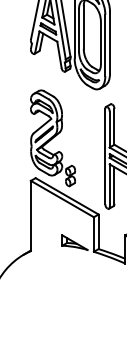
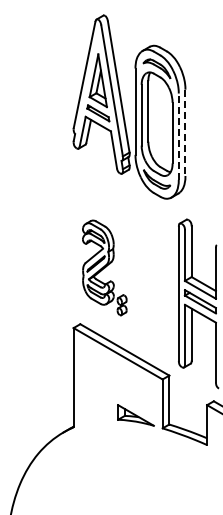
line: (110, 43) -> (185, 133), solid -> dashed
line: (105, 45) -> (178, 136), solid -> dashed
part: (52, 138) -> (104, 267), size x0.7

